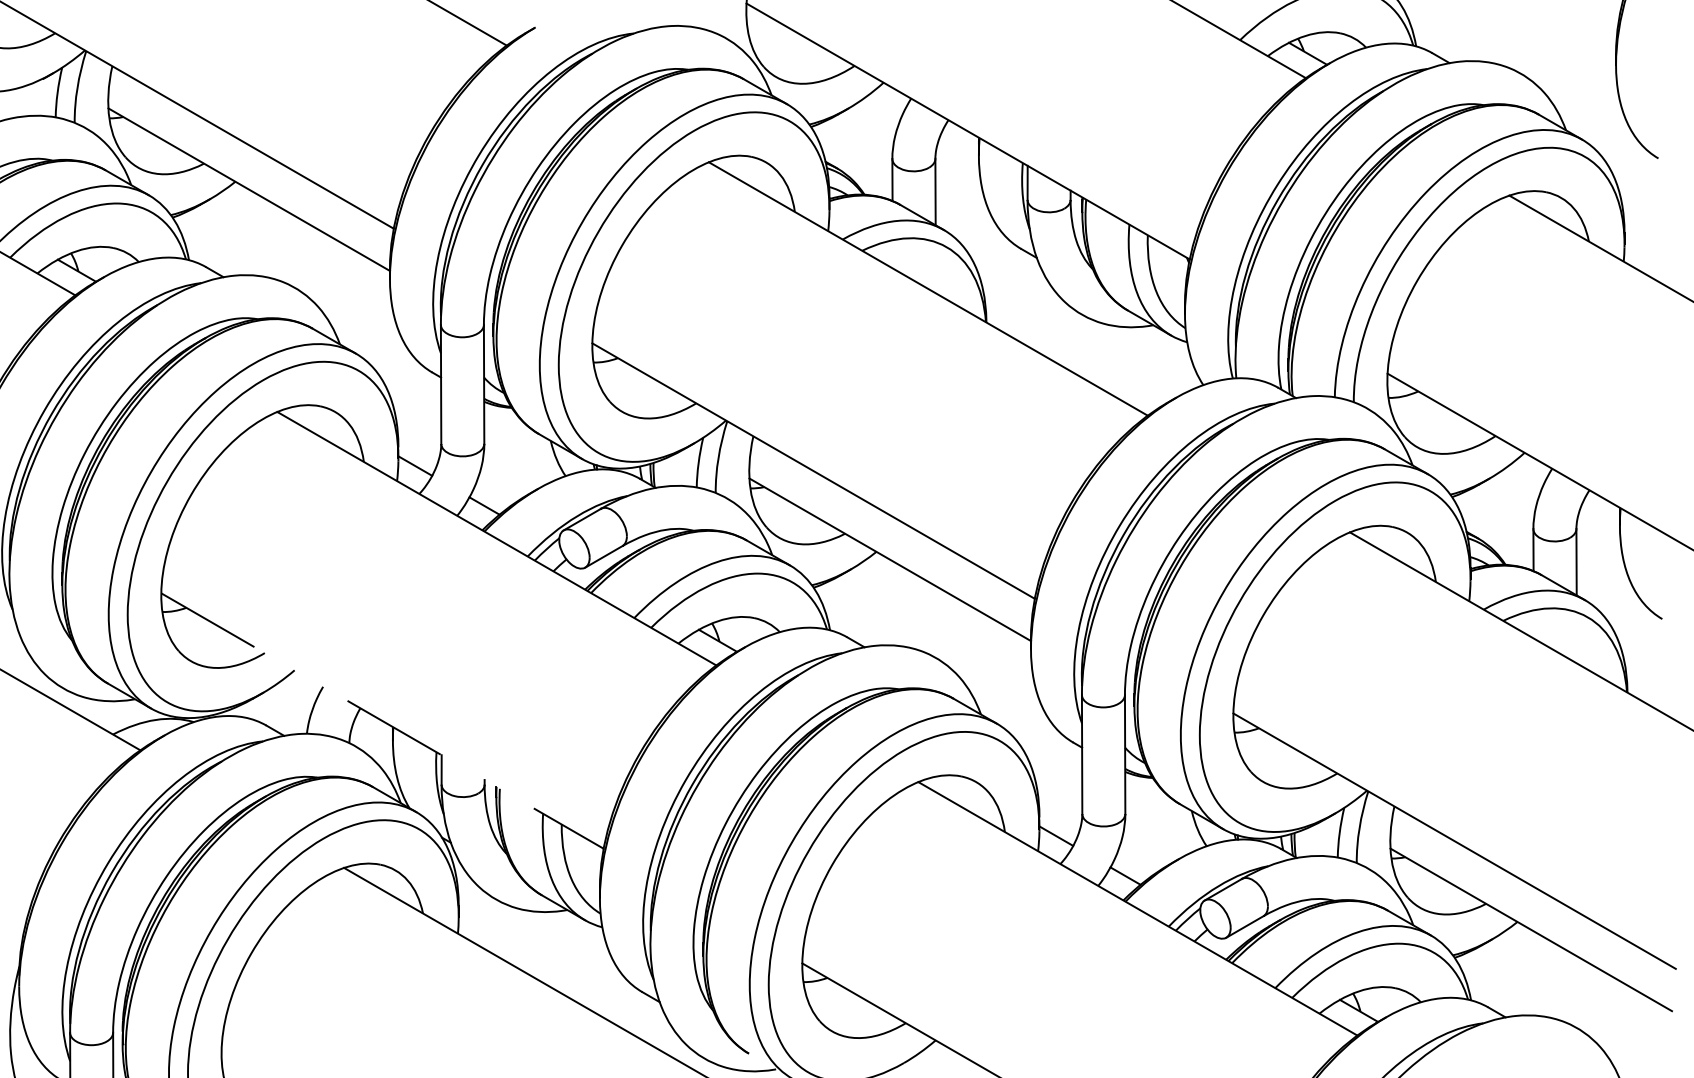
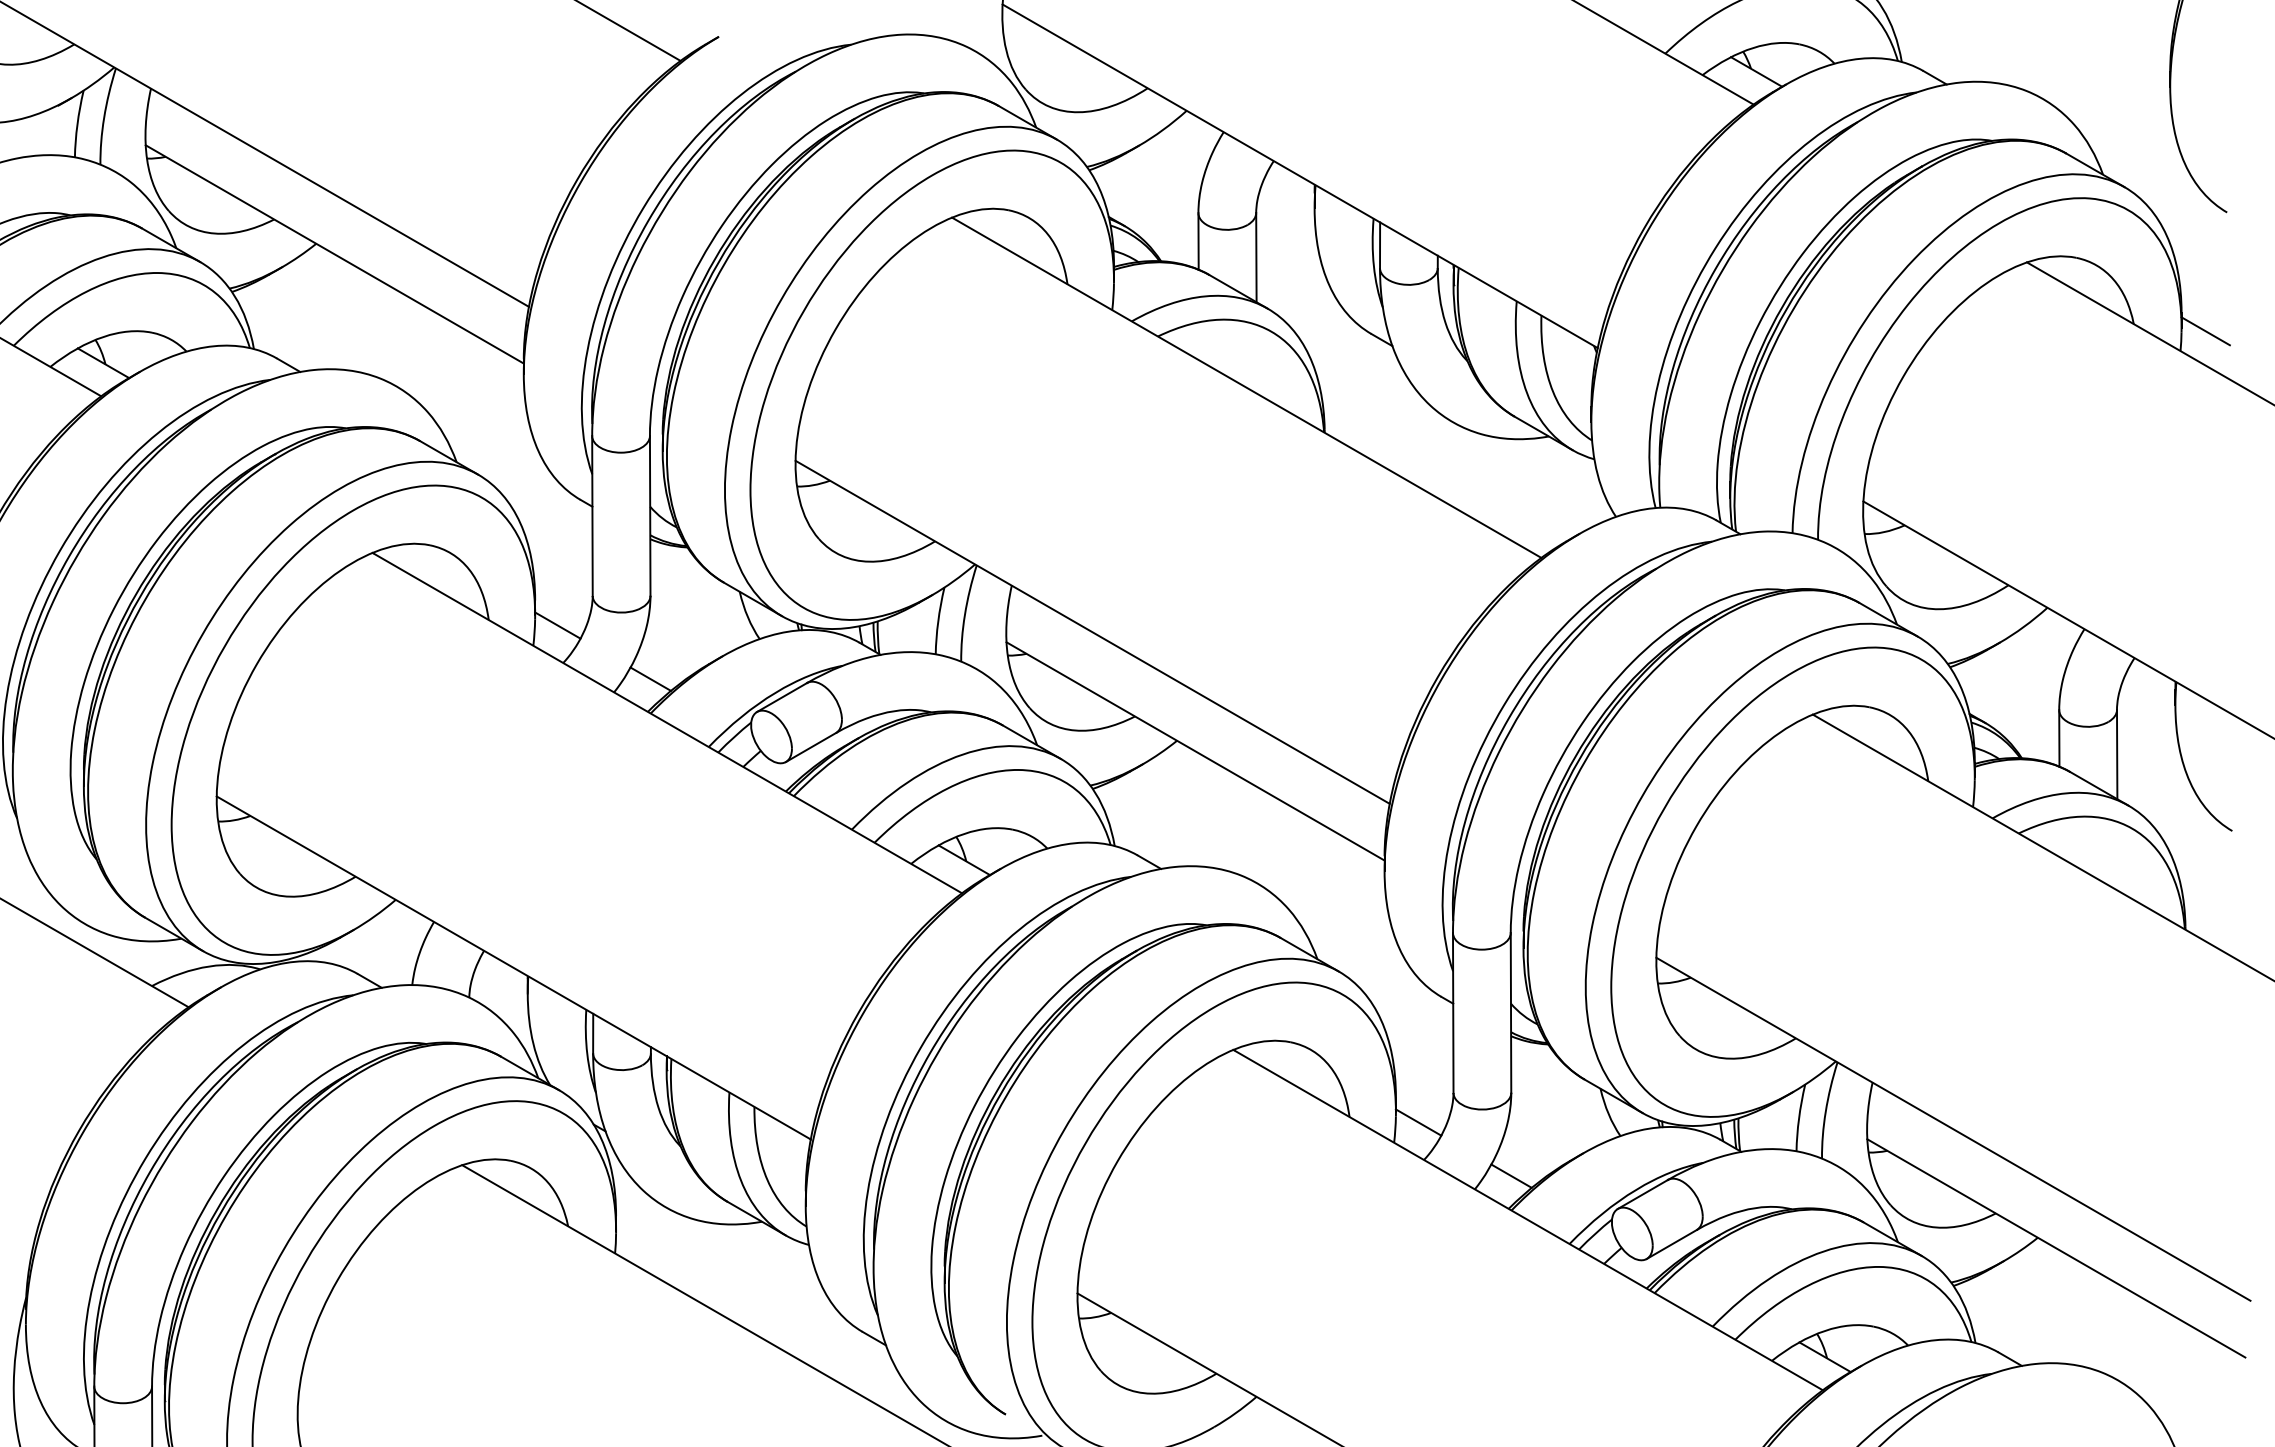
line: (1642, 247) -> (2205, 331), added
line: (382, 720) -> (513, 967), dashed -> solid

